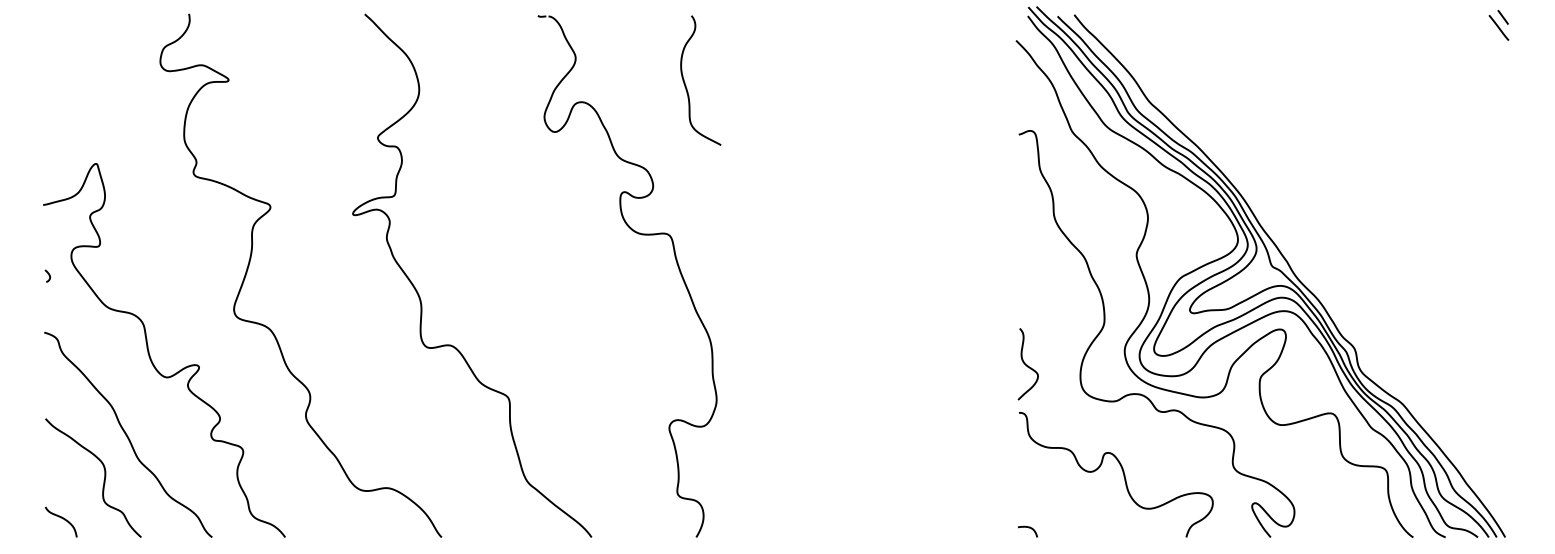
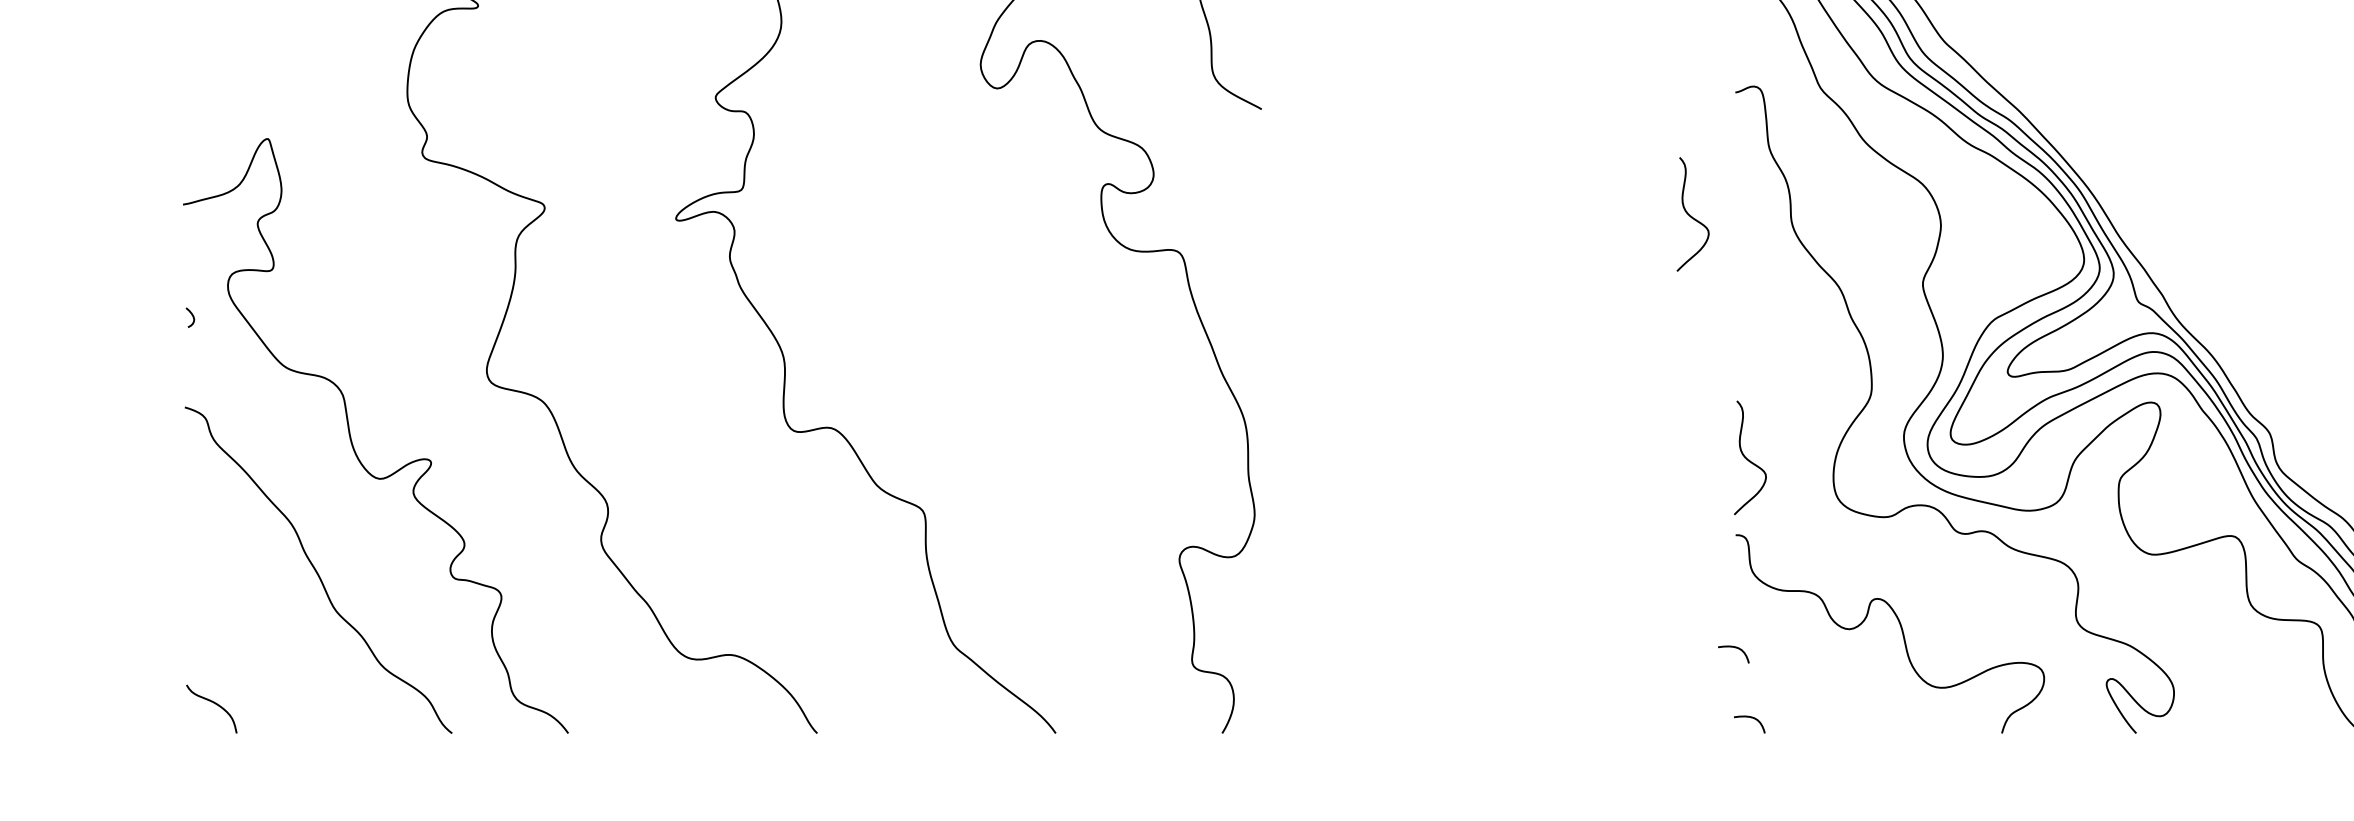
curve: (991, 211) -> (1691, 214), added
curve: (103, 480) -> (279, 642), removed
curve: (1018, 484) -> (1734, 649), added

